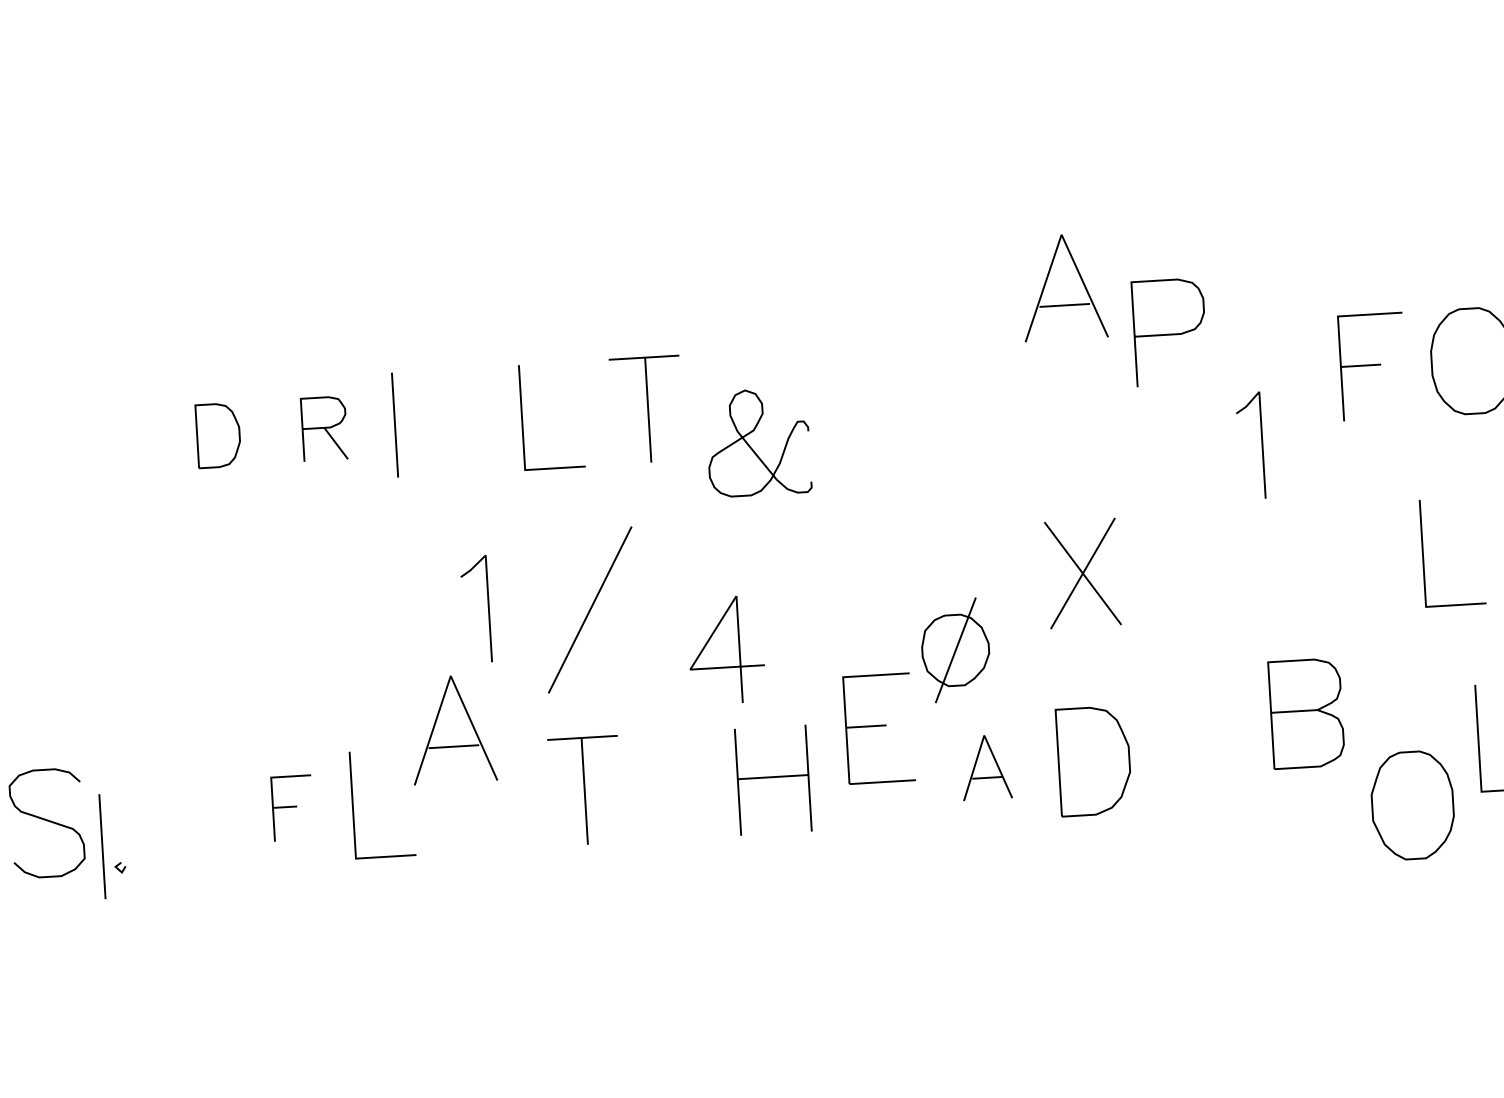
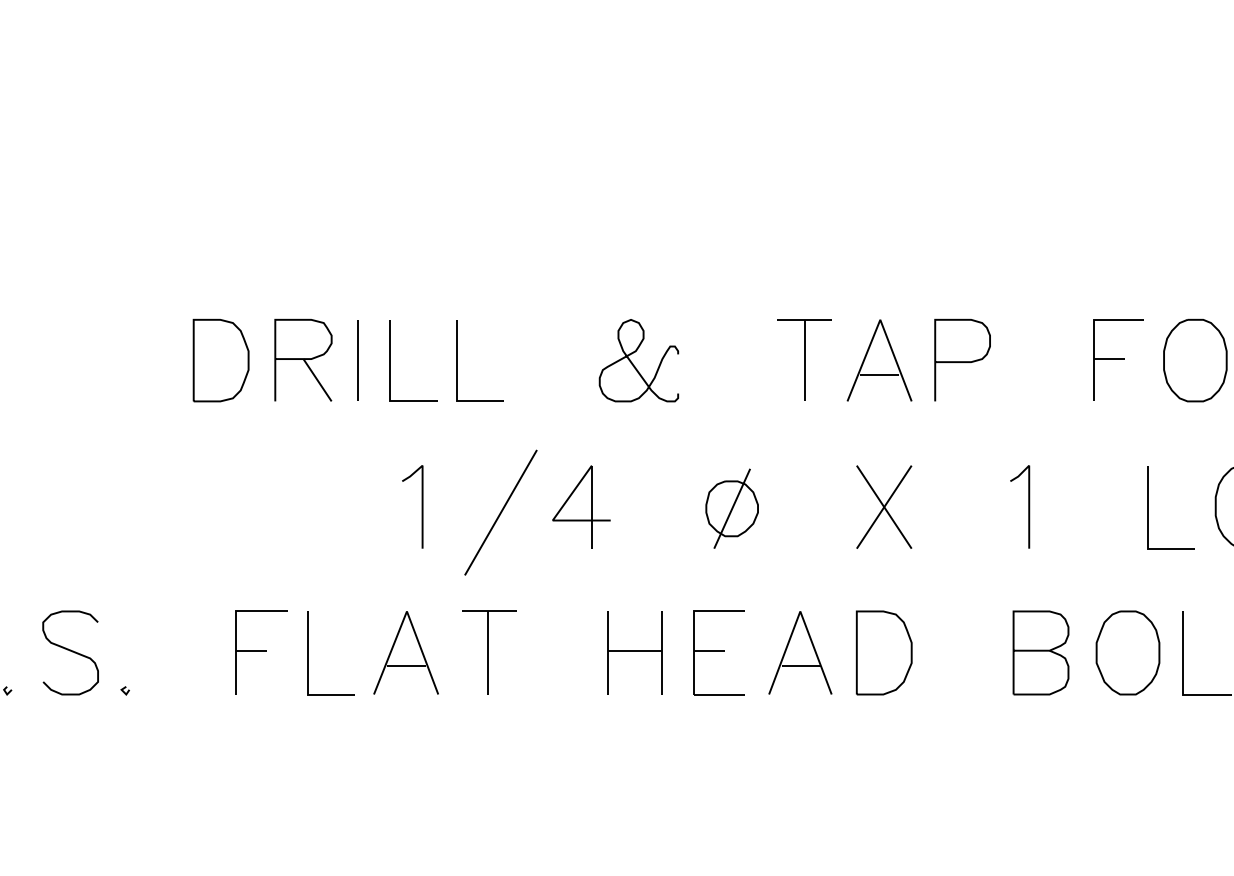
part: (1046, 284) -> (866, 357), moved
curve: (1169, 333) -> (962, 361), moved
part: (647, 408) -> (804, 359), moved
line: (436, 422) -> (390, 360), added
part: (324, 427) -> (303, 359), size x1.67
part: (217, 435) -> (220, 360), size x1.67
line: (1261, 444) -> (1028, 506), moved
curve: (751, 446) -> (633, 363), moved
part: (726, 649) -> (581, 506), moved
part: (954, 650) -> (731, 508), moved
part: (1305, 713) -> (1040, 652), moved
part: (452, 728) -> (405, 652), moved
part: (878, 728) -> (718, 652), moved
part: (986, 766) -> (800, 652), size x1.67
part: (1412, 804) -> (1127, 652), moved
part: (292, 808) -> (261, 652), size x1.67
line: (101, 846) -> (111, 673), removed

